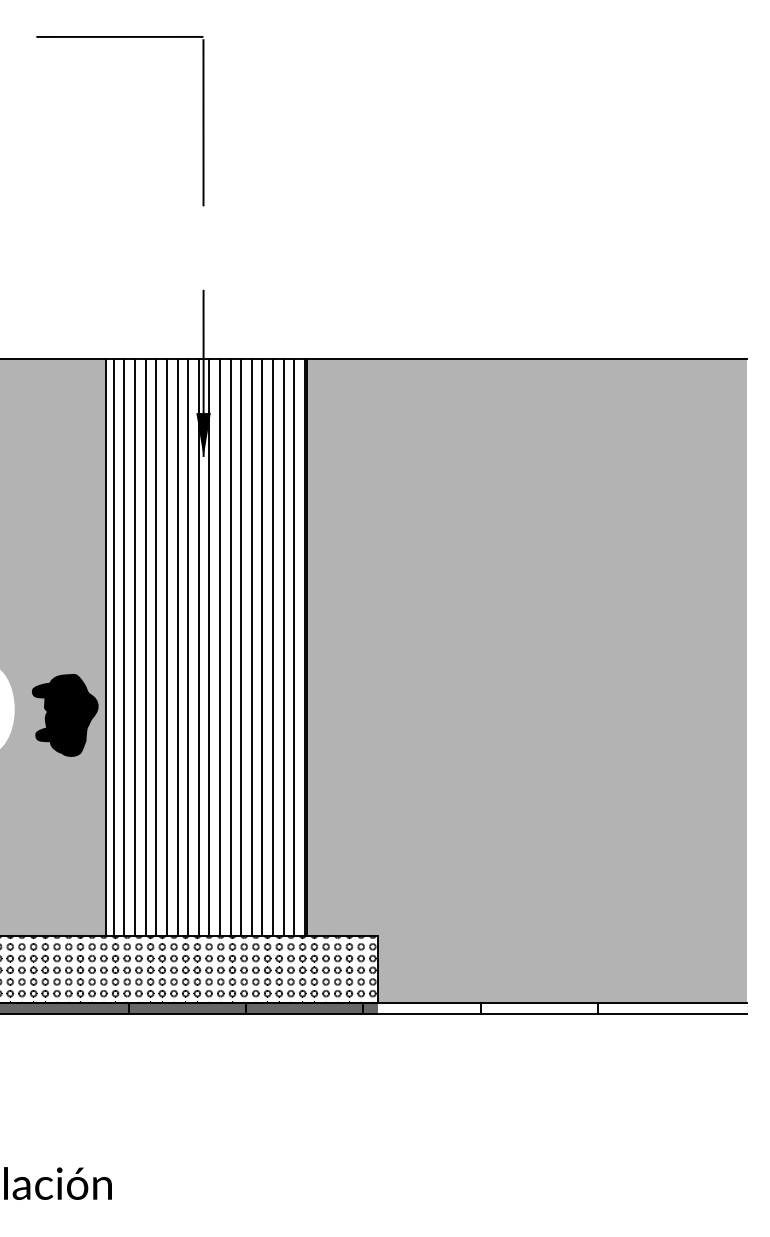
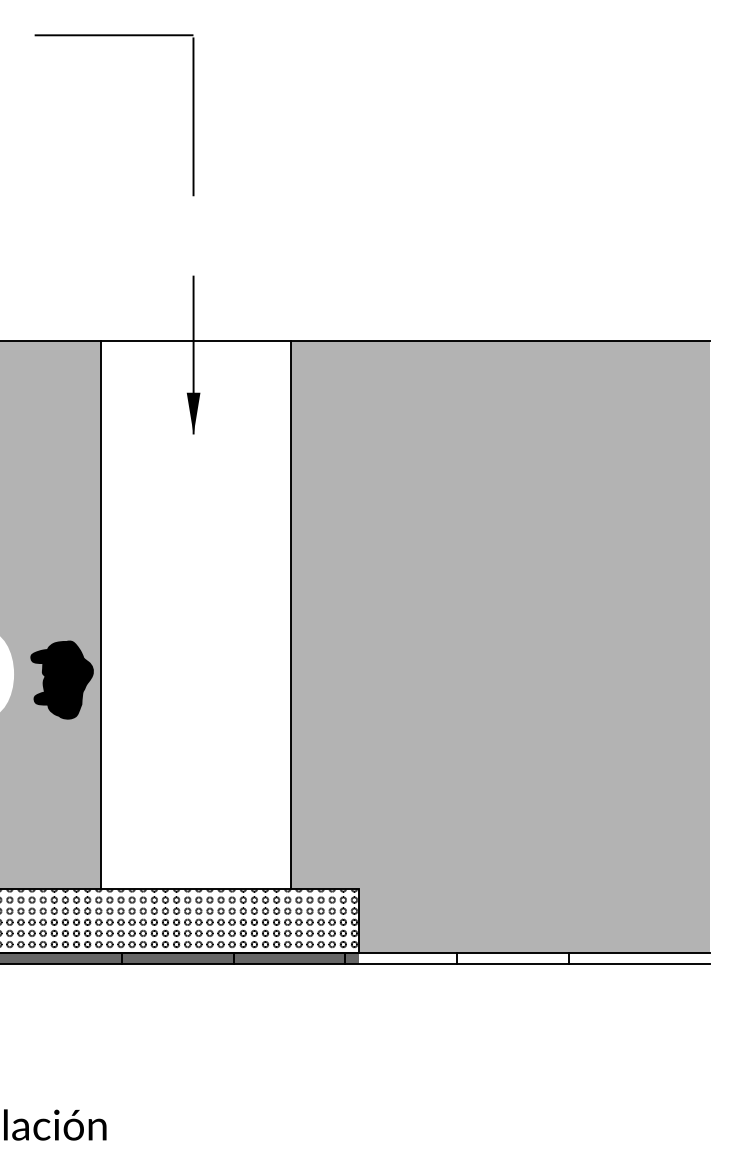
hatch: (208, 647) -> (198, 615), removed

